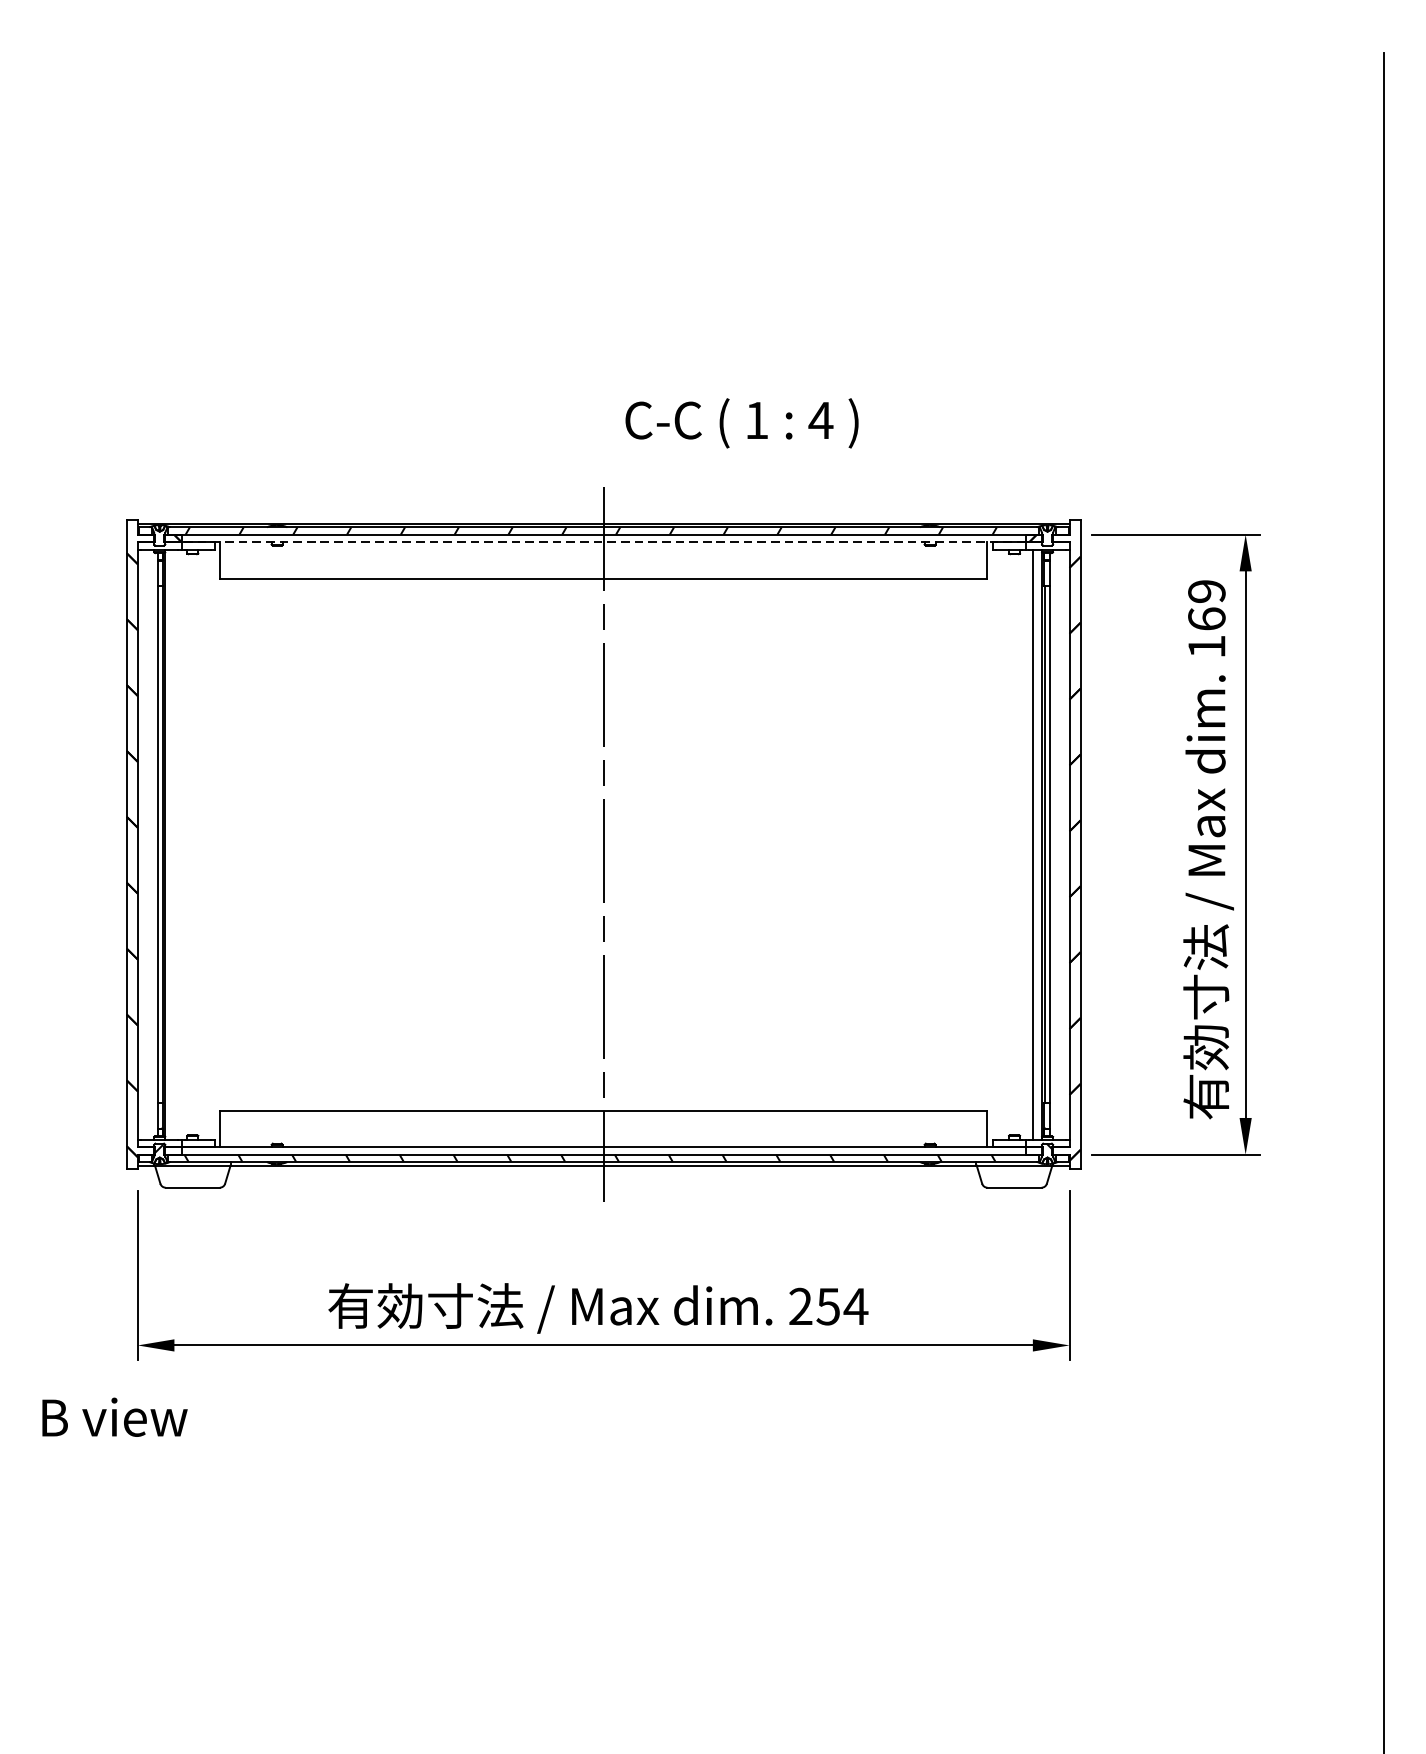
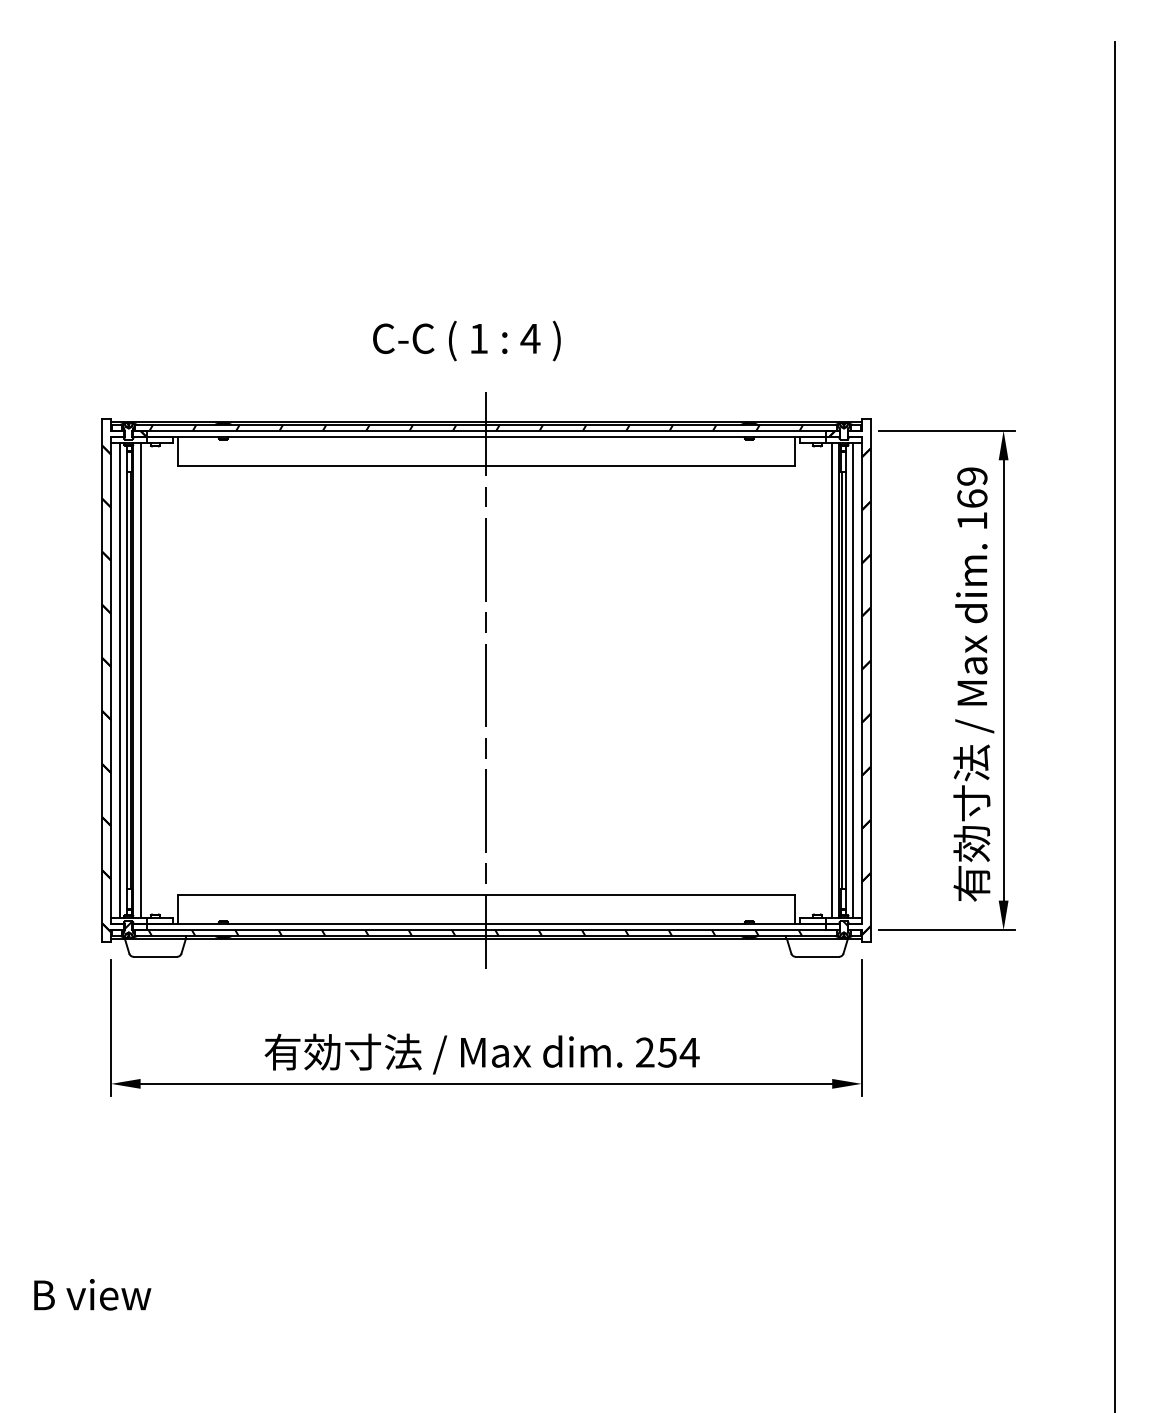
text: (741, 422) -> (466, 340), moved
line: (603, 541) -> (486, 436), dashed -> solid
line: (148, 844) -> (119, 680), added
line: (174, 844) -> (140, 680), added
line: (1058, 844) -> (852, 680), added
text: (114, 1416) -> (92, 1294), moved

